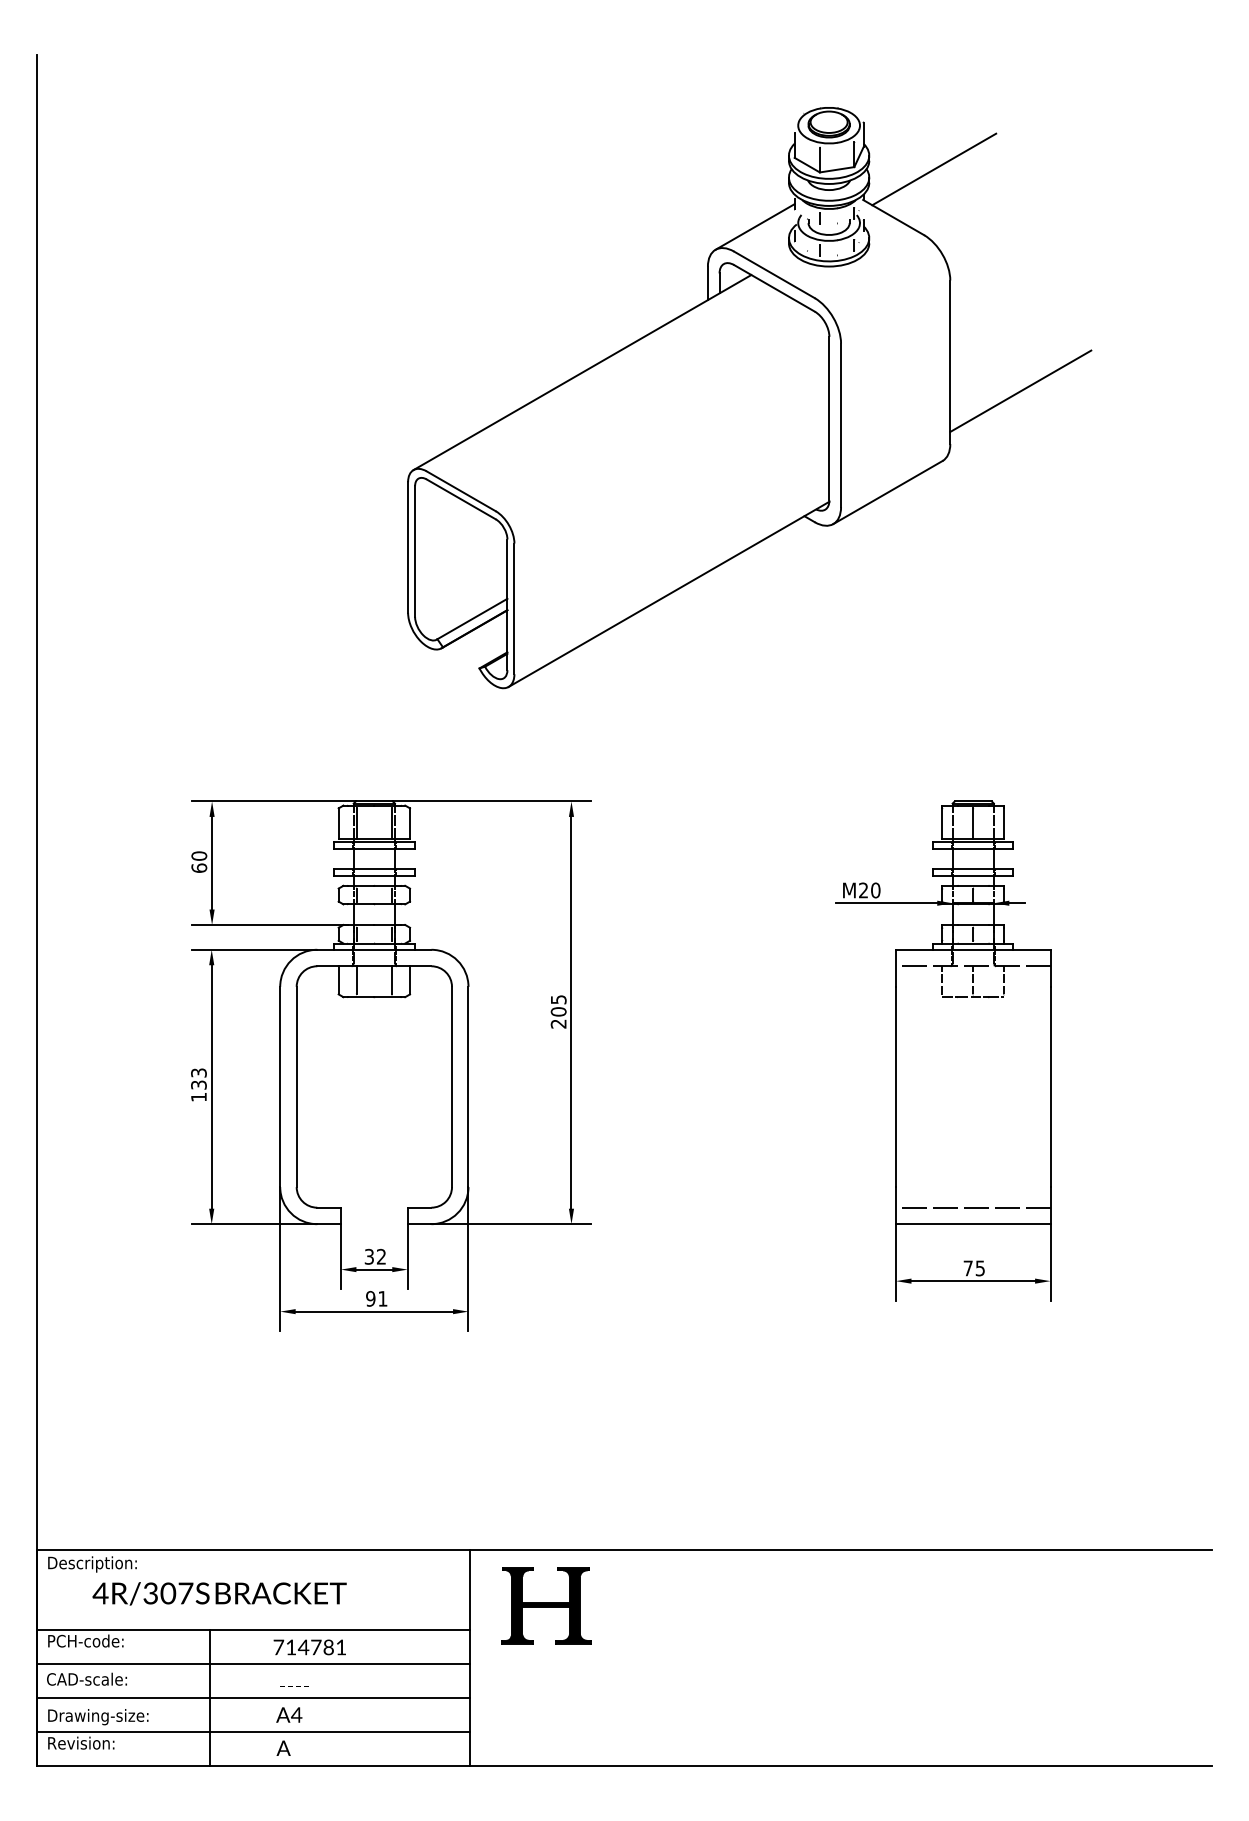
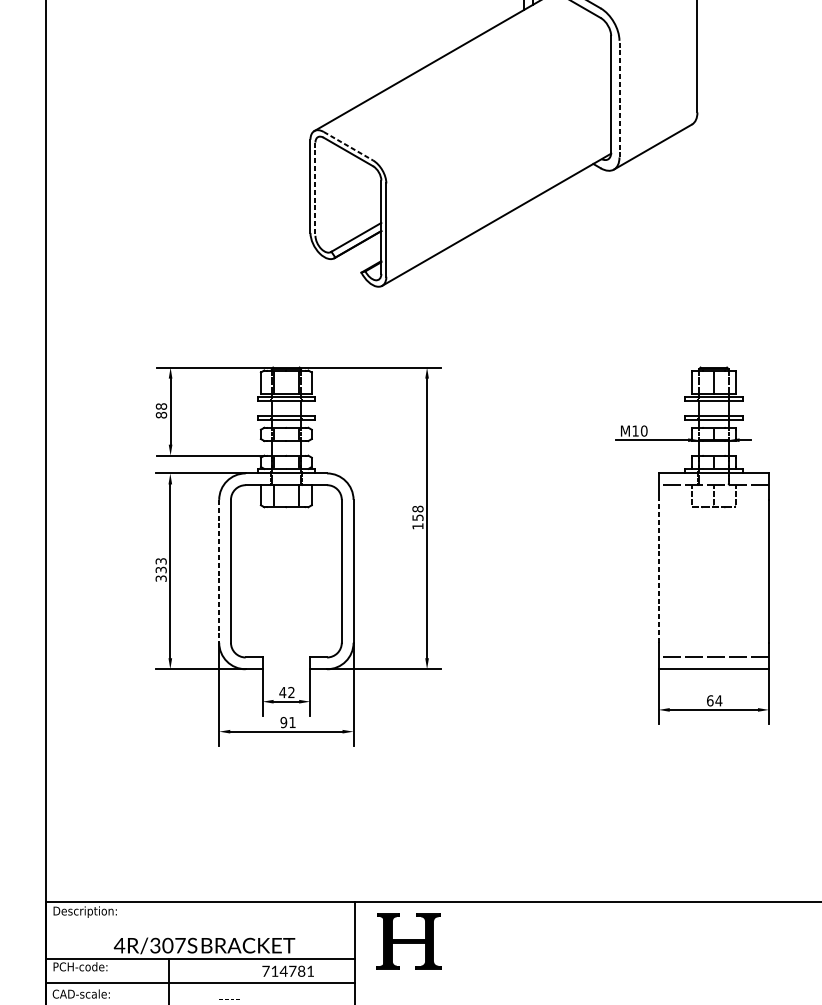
line: (1020, 390) -> (747, 74), removed
line: (841, 425) -> (619, 99), solid -> dashed
line: (461, 491) -> (348, 146), solid -> dashed
line: (415, 552) -> (315, 189), solid -> dashed
text: (199, 861) -> (161, 410), 60 -> 88
text: (863, 890) -> (635, 431), 20 -> 10
text: (558, 1011) -> (417, 517), 205 -> 158
line: (896, 1086) -> (659, 571), solid -> dashed
line: (280, 1087) -> (219, 571), solid -> dashed
text: (198, 1096) -> (160, 578), 133 -> 333
text: (369, 1256) -> (282, 692), 32 -> 42
text: (974, 1268) -> (714, 700), 75 -> 64
text: (219, 1593) -> (204, 945), moved
text: (309, 1647) -> (287, 971), moved

